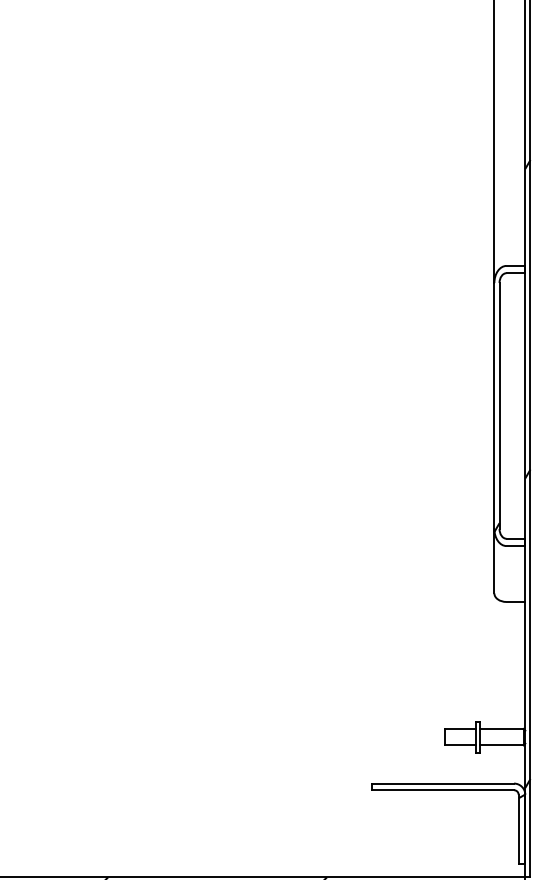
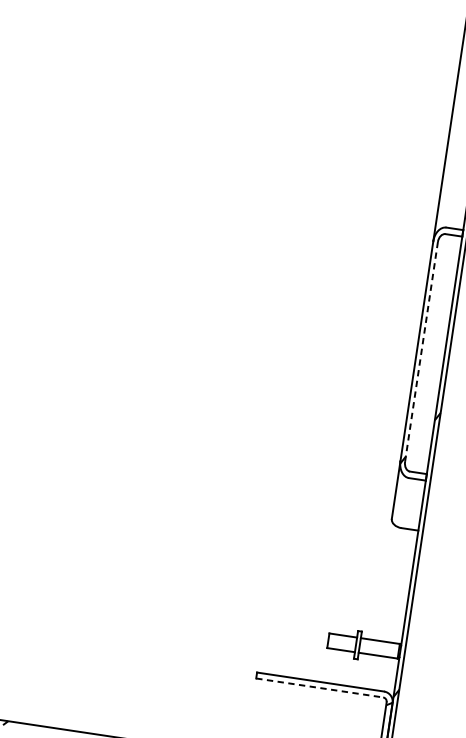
line: (499, 405) -> (421, 351), solid -> dashed
line: (443, 790) -> (320, 688), solid -> dashed

